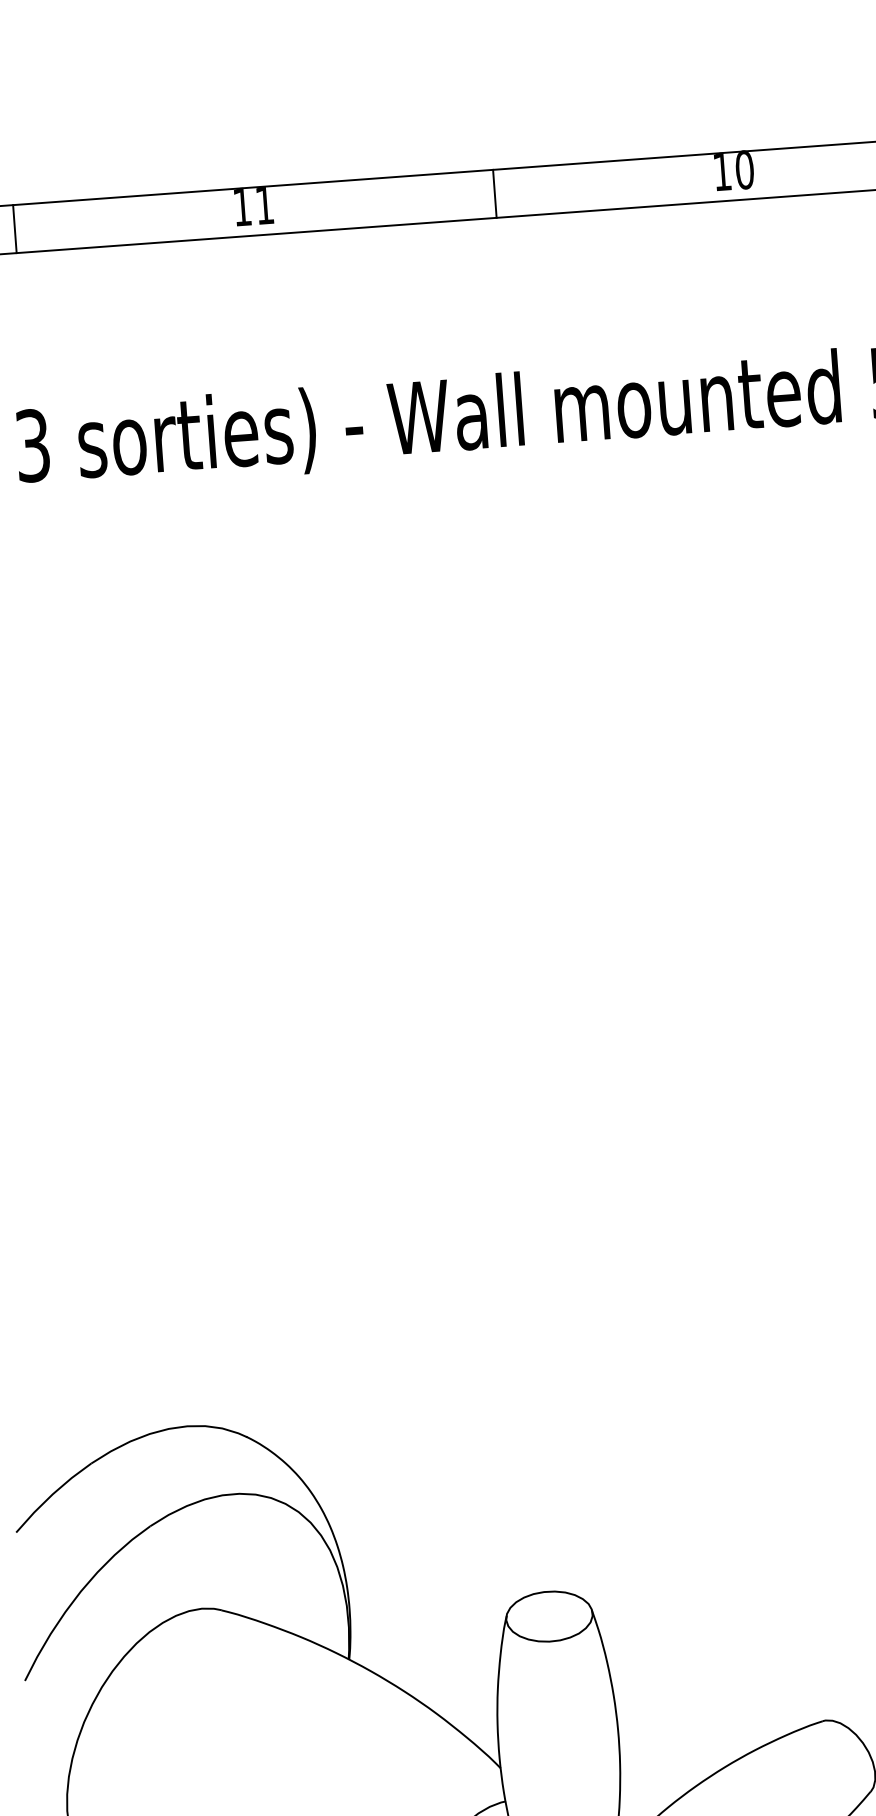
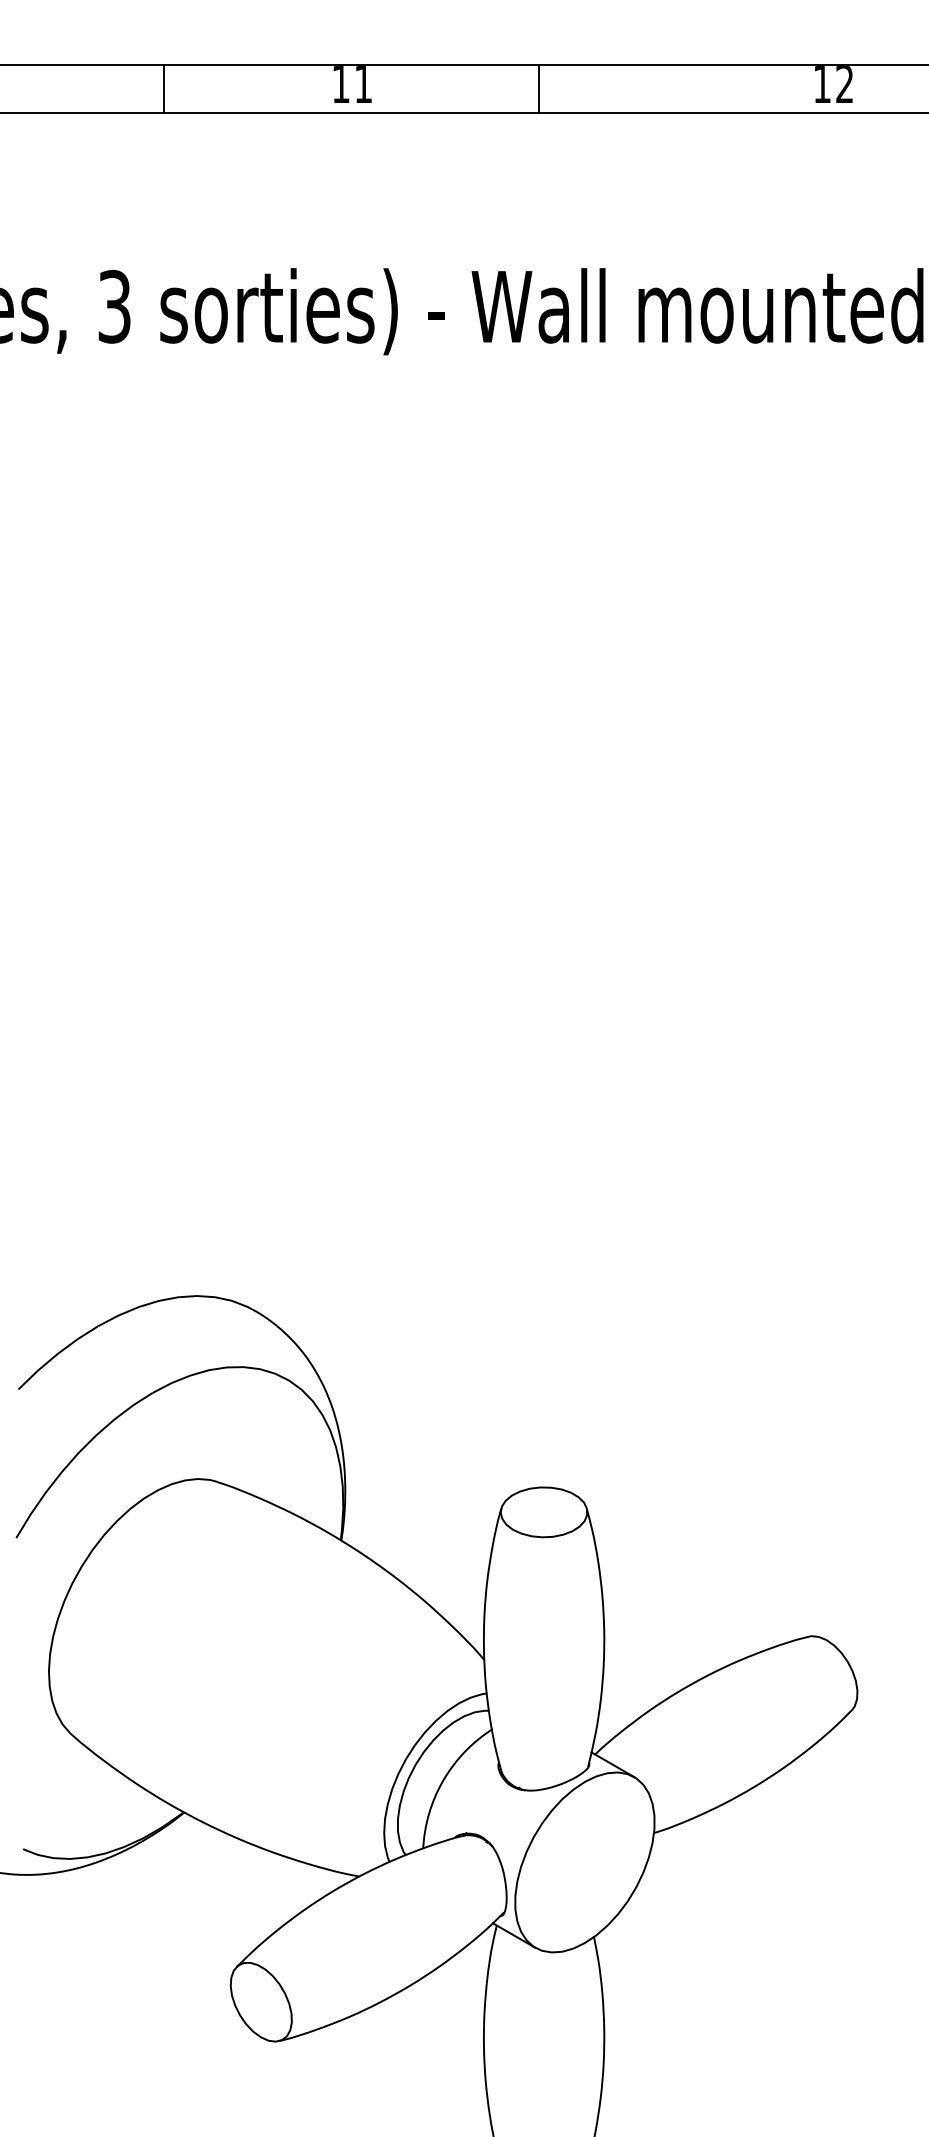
text: (744, 170) -> (844, 84), 10 -> 12
line: (494, 193) -> (538, 89), moved
line: (14, 229) -> (163, 89), moved

